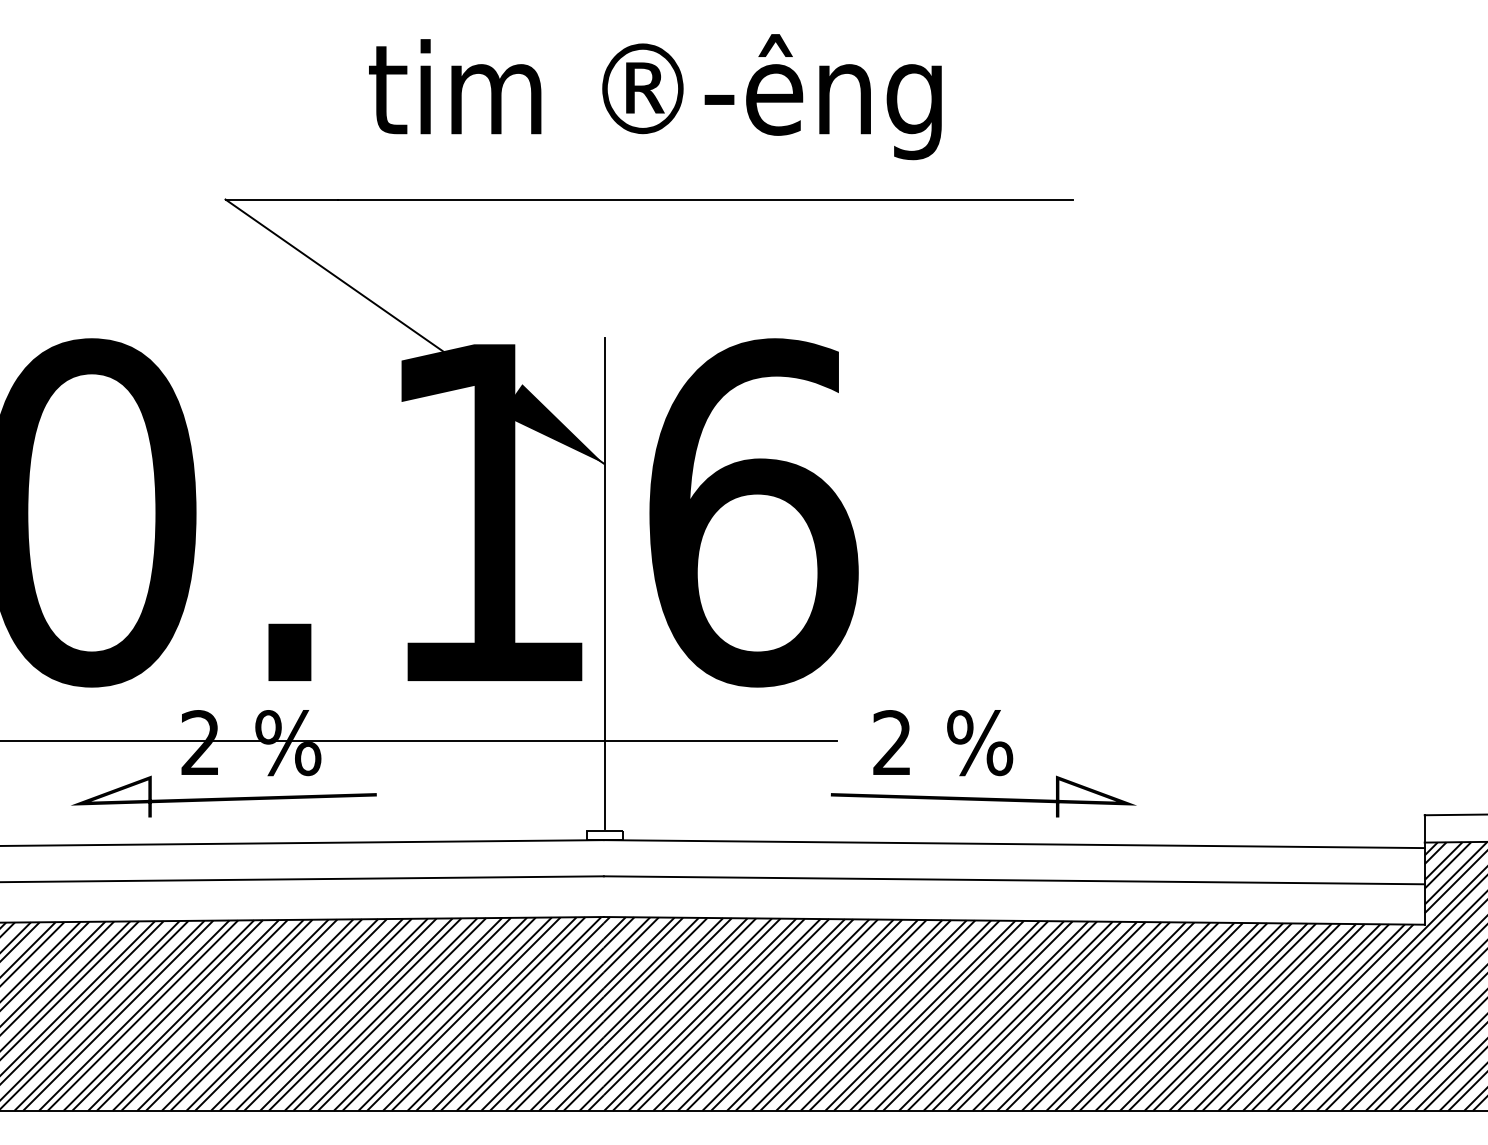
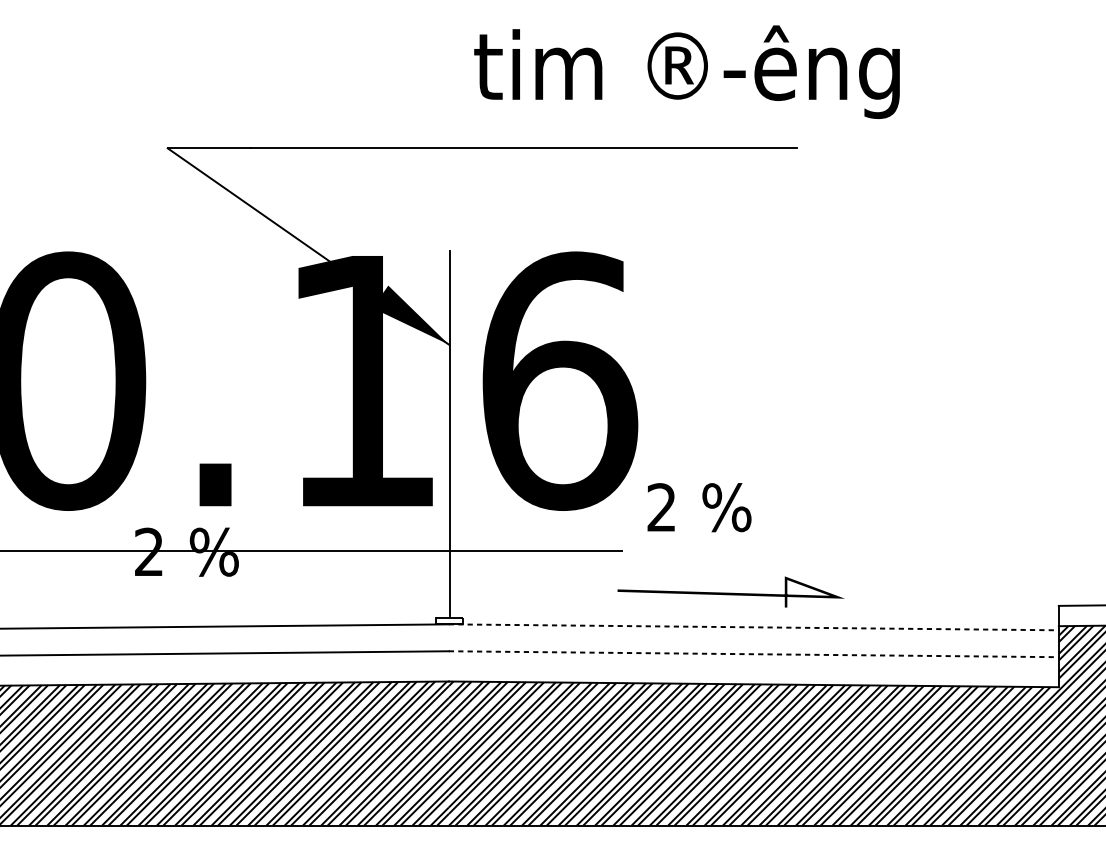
text: (655, 97) -> (687, 72), moved
text: (943, 743) -> (699, 507), moved
line: (223, 797) -> (166, 592), removed
line: (1014, 844) -> (754, 627), solid -> dashed
line: (1014, 880) -> (754, 654), solid -> dashed

